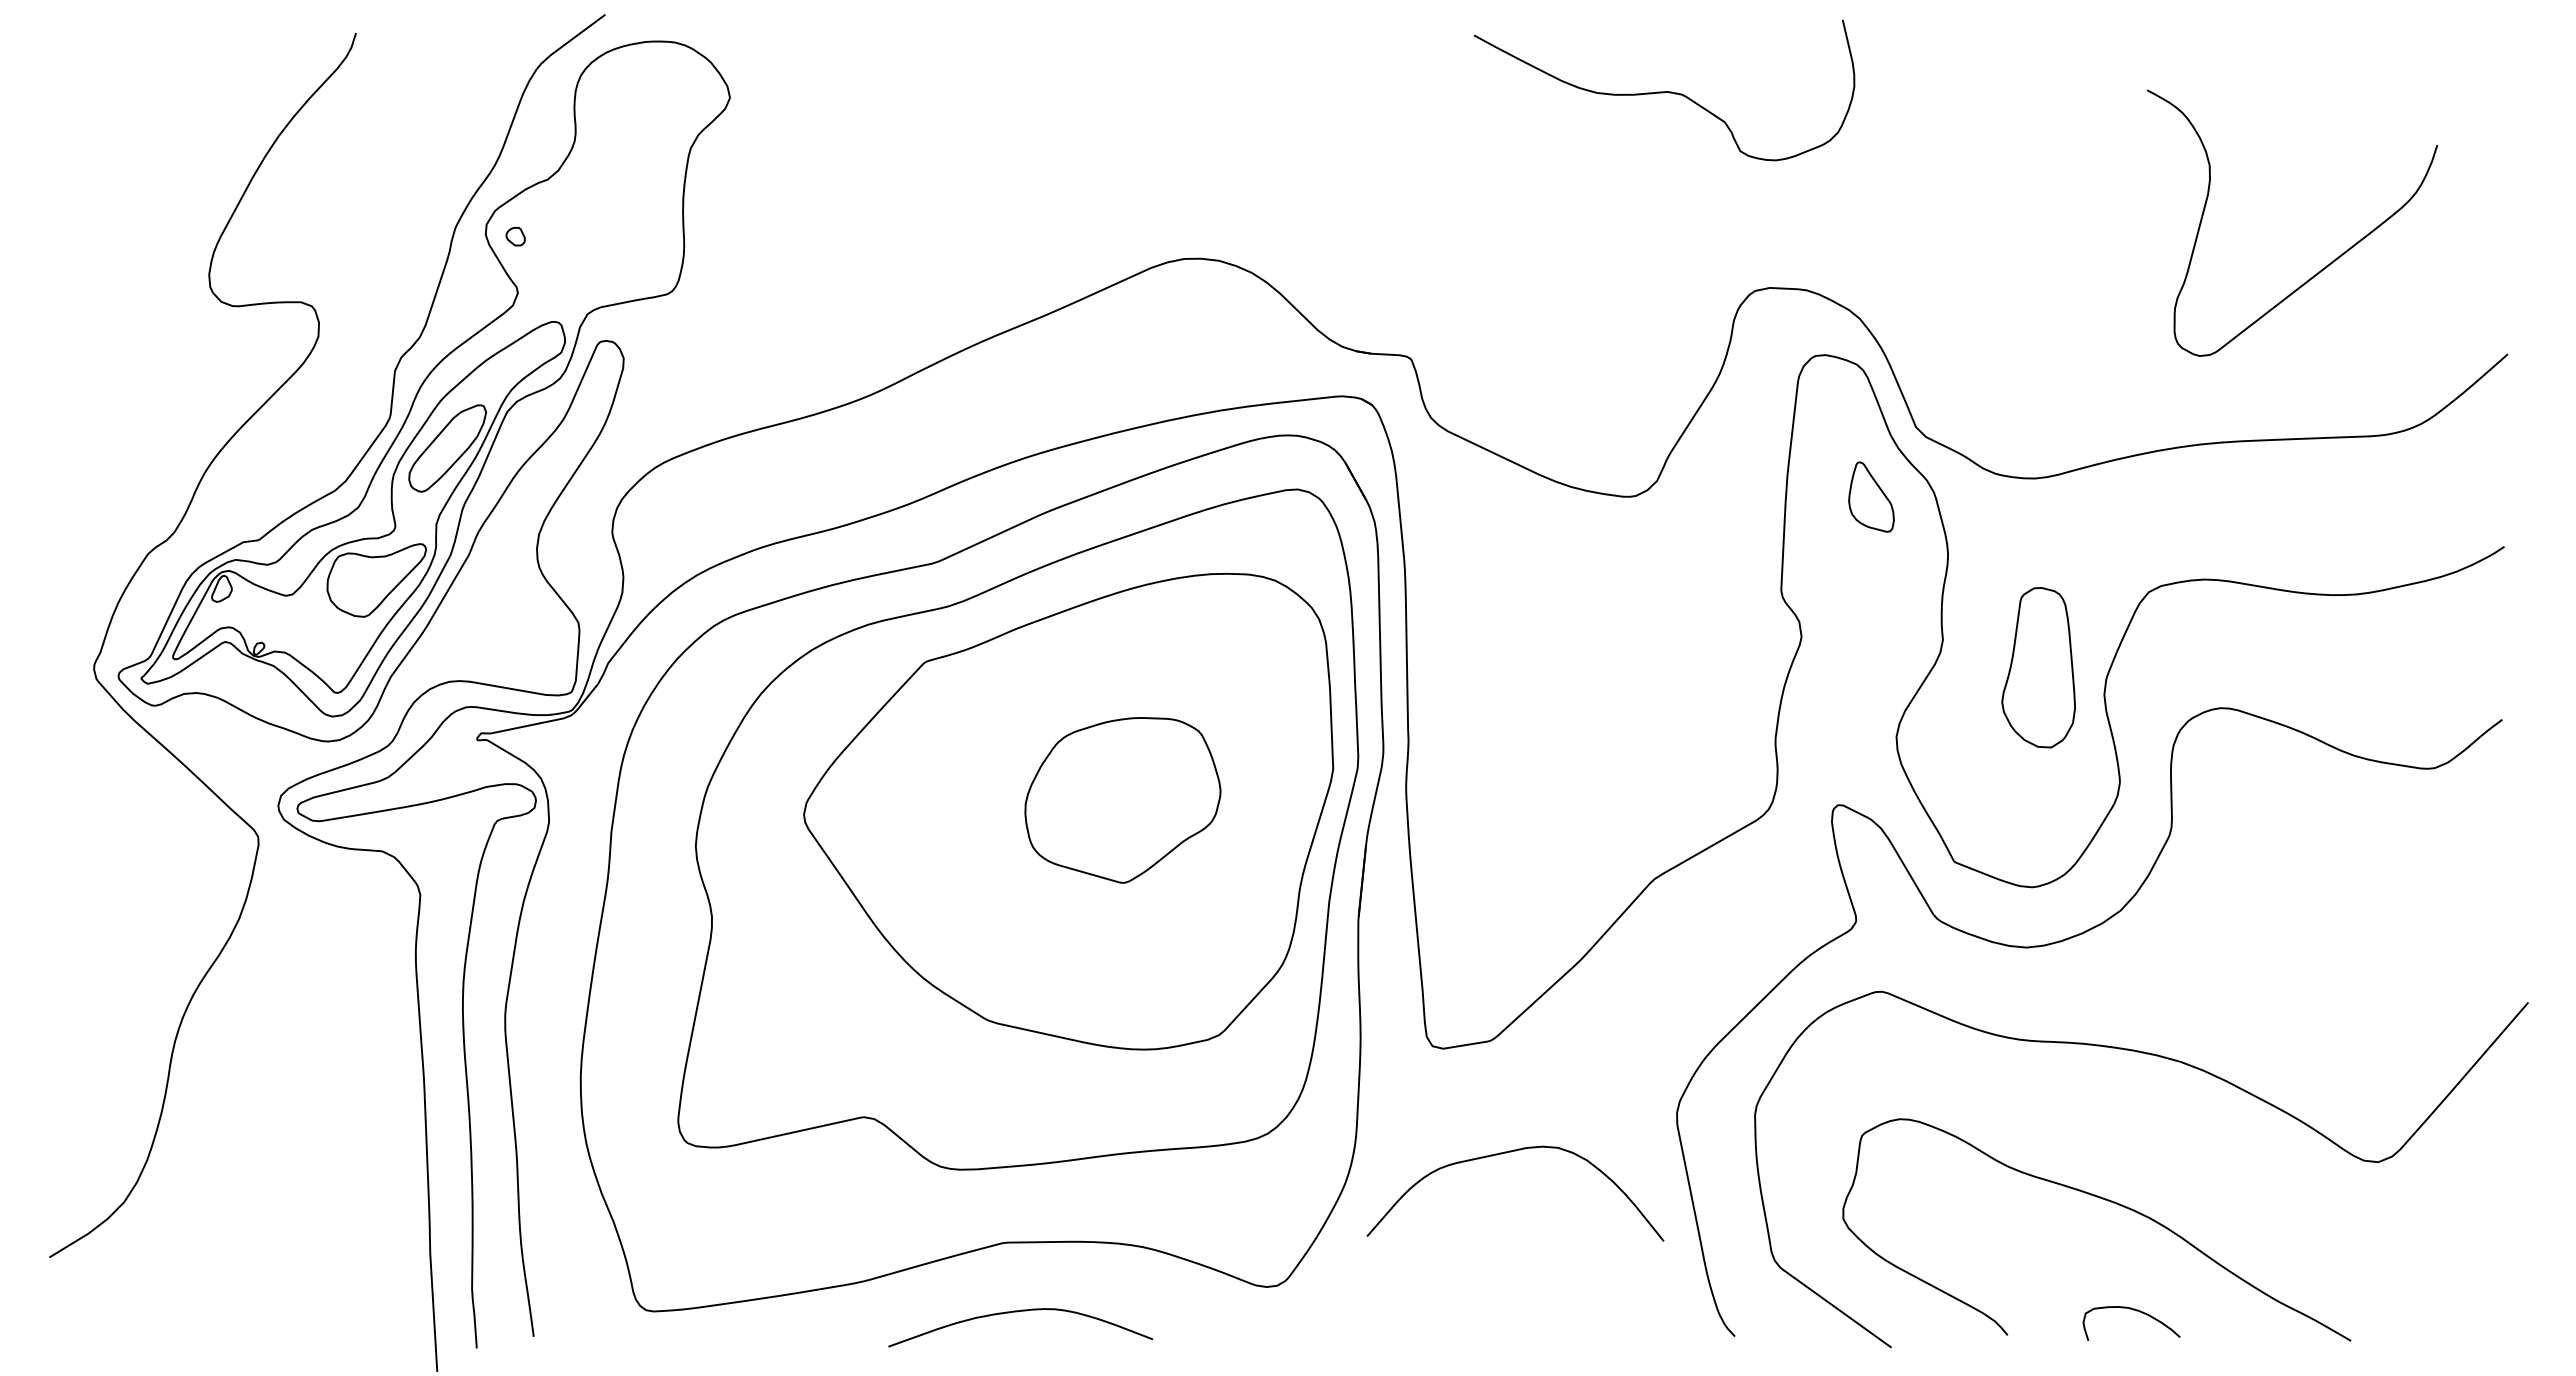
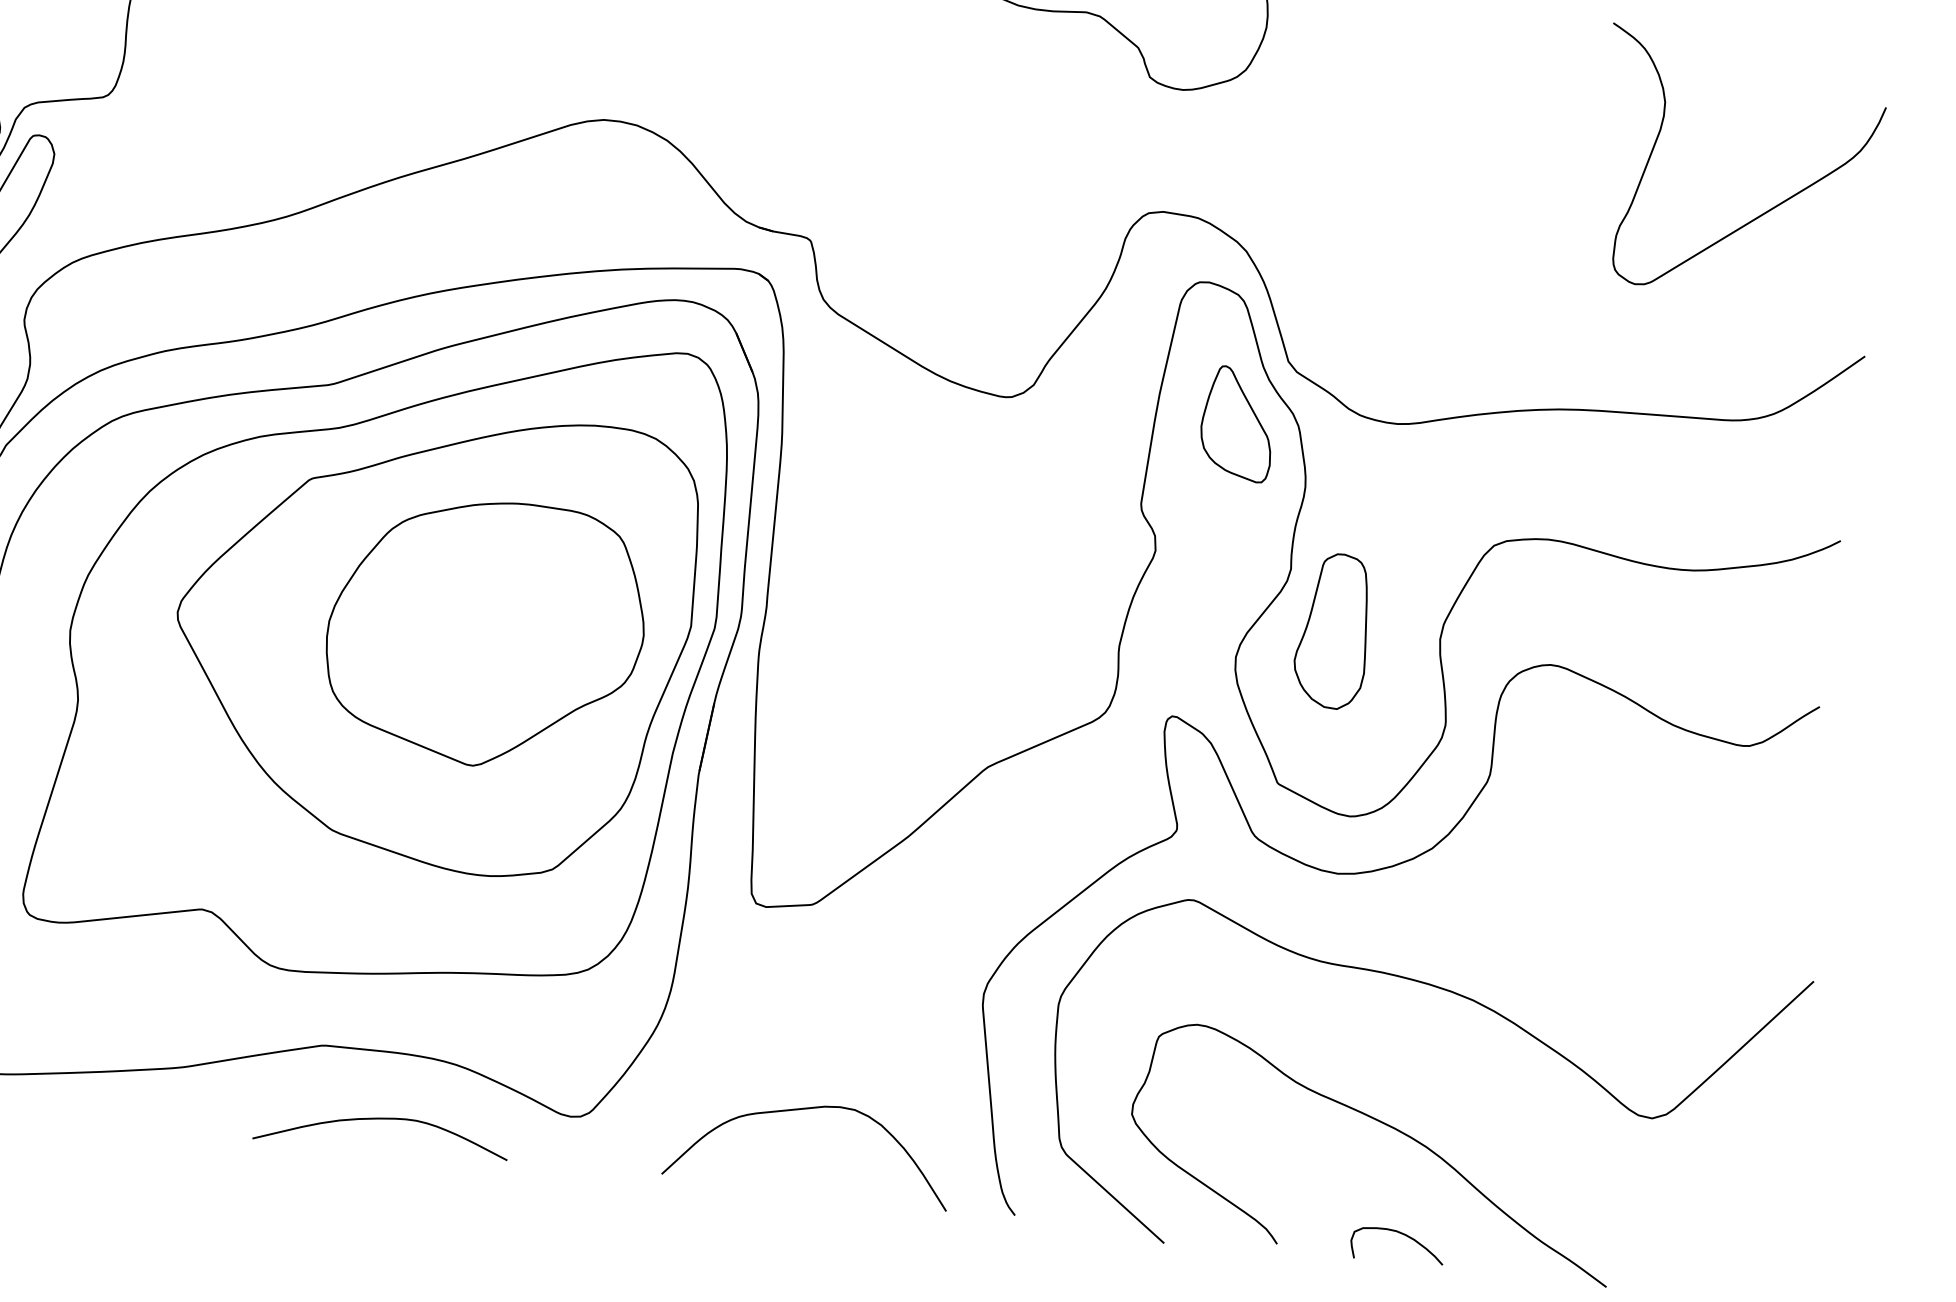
curve: (2326, 265) -> (1766, 211), moved
part: (1871, 496) -> (1238, 423), size x1.67
part: (2038, 667) -> (1333, 630), moved
part: (1122, 800) -> (485, 633), size x1.67
curve: (1506, 1153) -> (804, 1109), moved
curve: (1017, 1312) -> (380, 1119), moved

